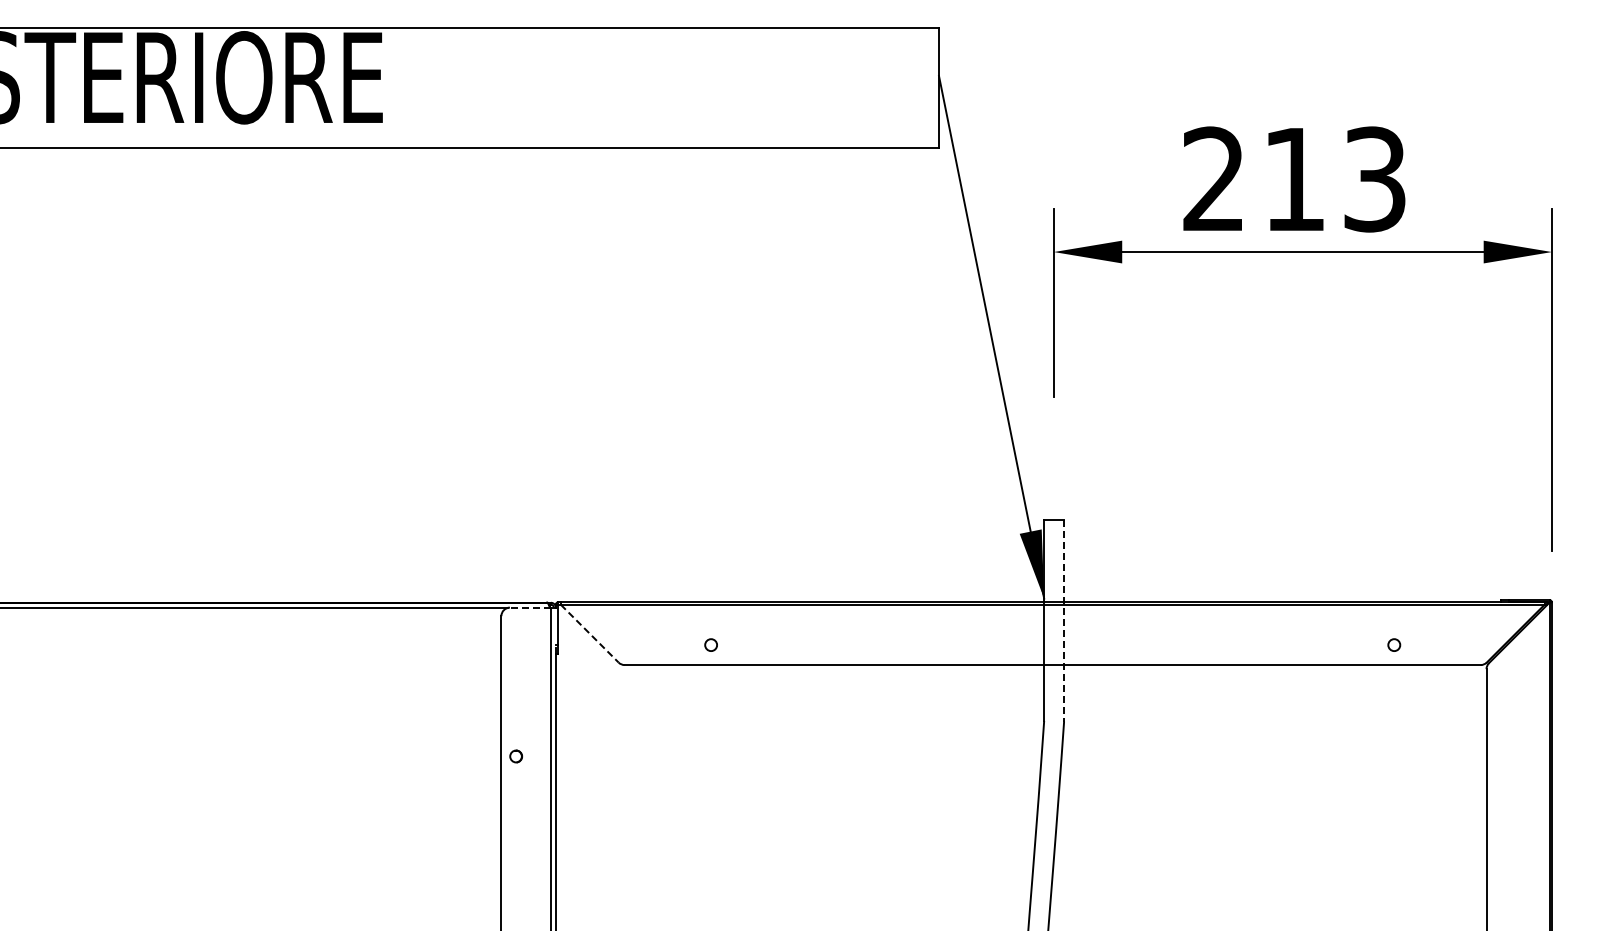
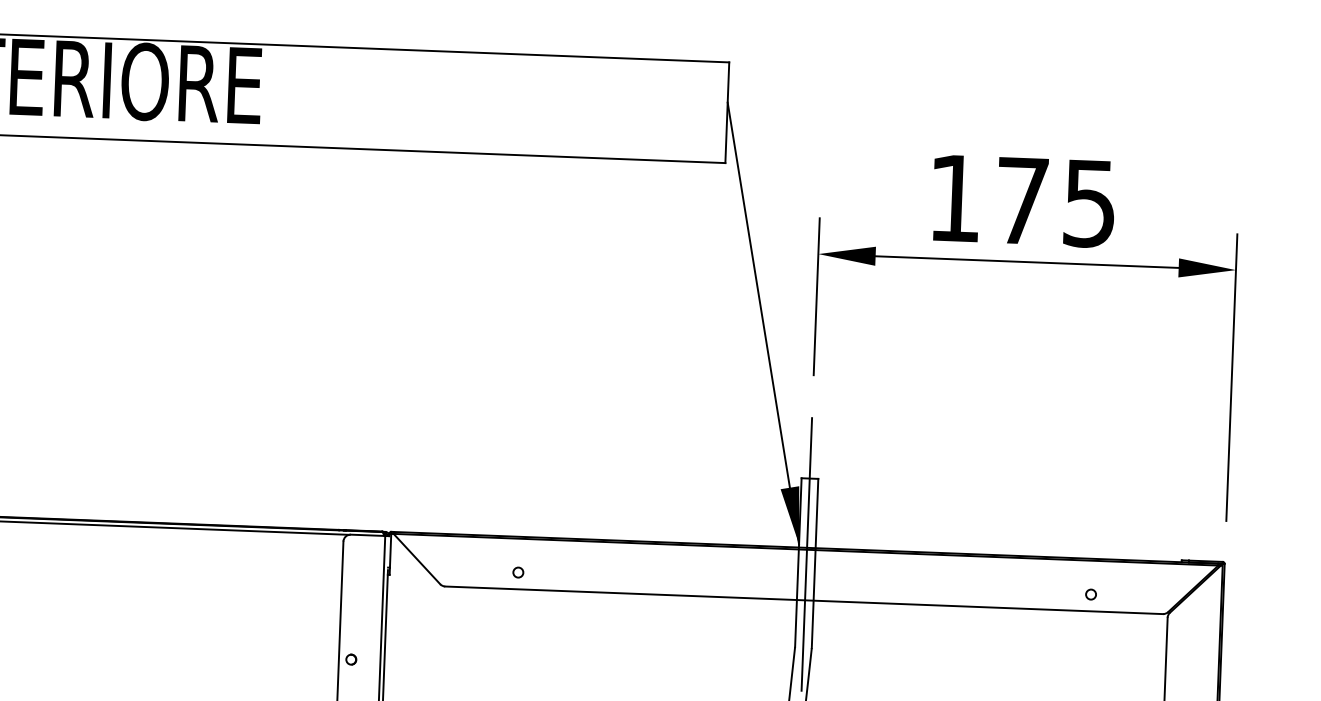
text: (1294, 179) -> (1022, 201), 213 -> 175
line: (529, 607) -> (367, 535), dashed -> solid
line: (1053, 609) -> (806, 553), added
line: (1064, 620) -> (815, 563), dashed -> solid
line: (589, 633) -> (416, 558), dashed -> solid

